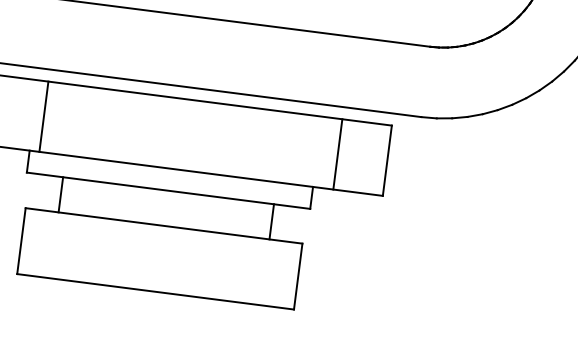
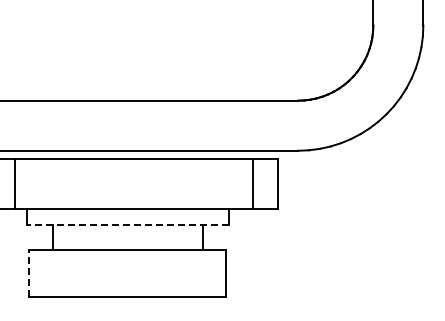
line: (43, 116) -> (14, 184), moved
line: (338, 154) -> (253, 184), moved
line: (168, 191) -> (127, 225), solid -> dashed
line: (21, 241) -> (29, 273), solid -> dashed

